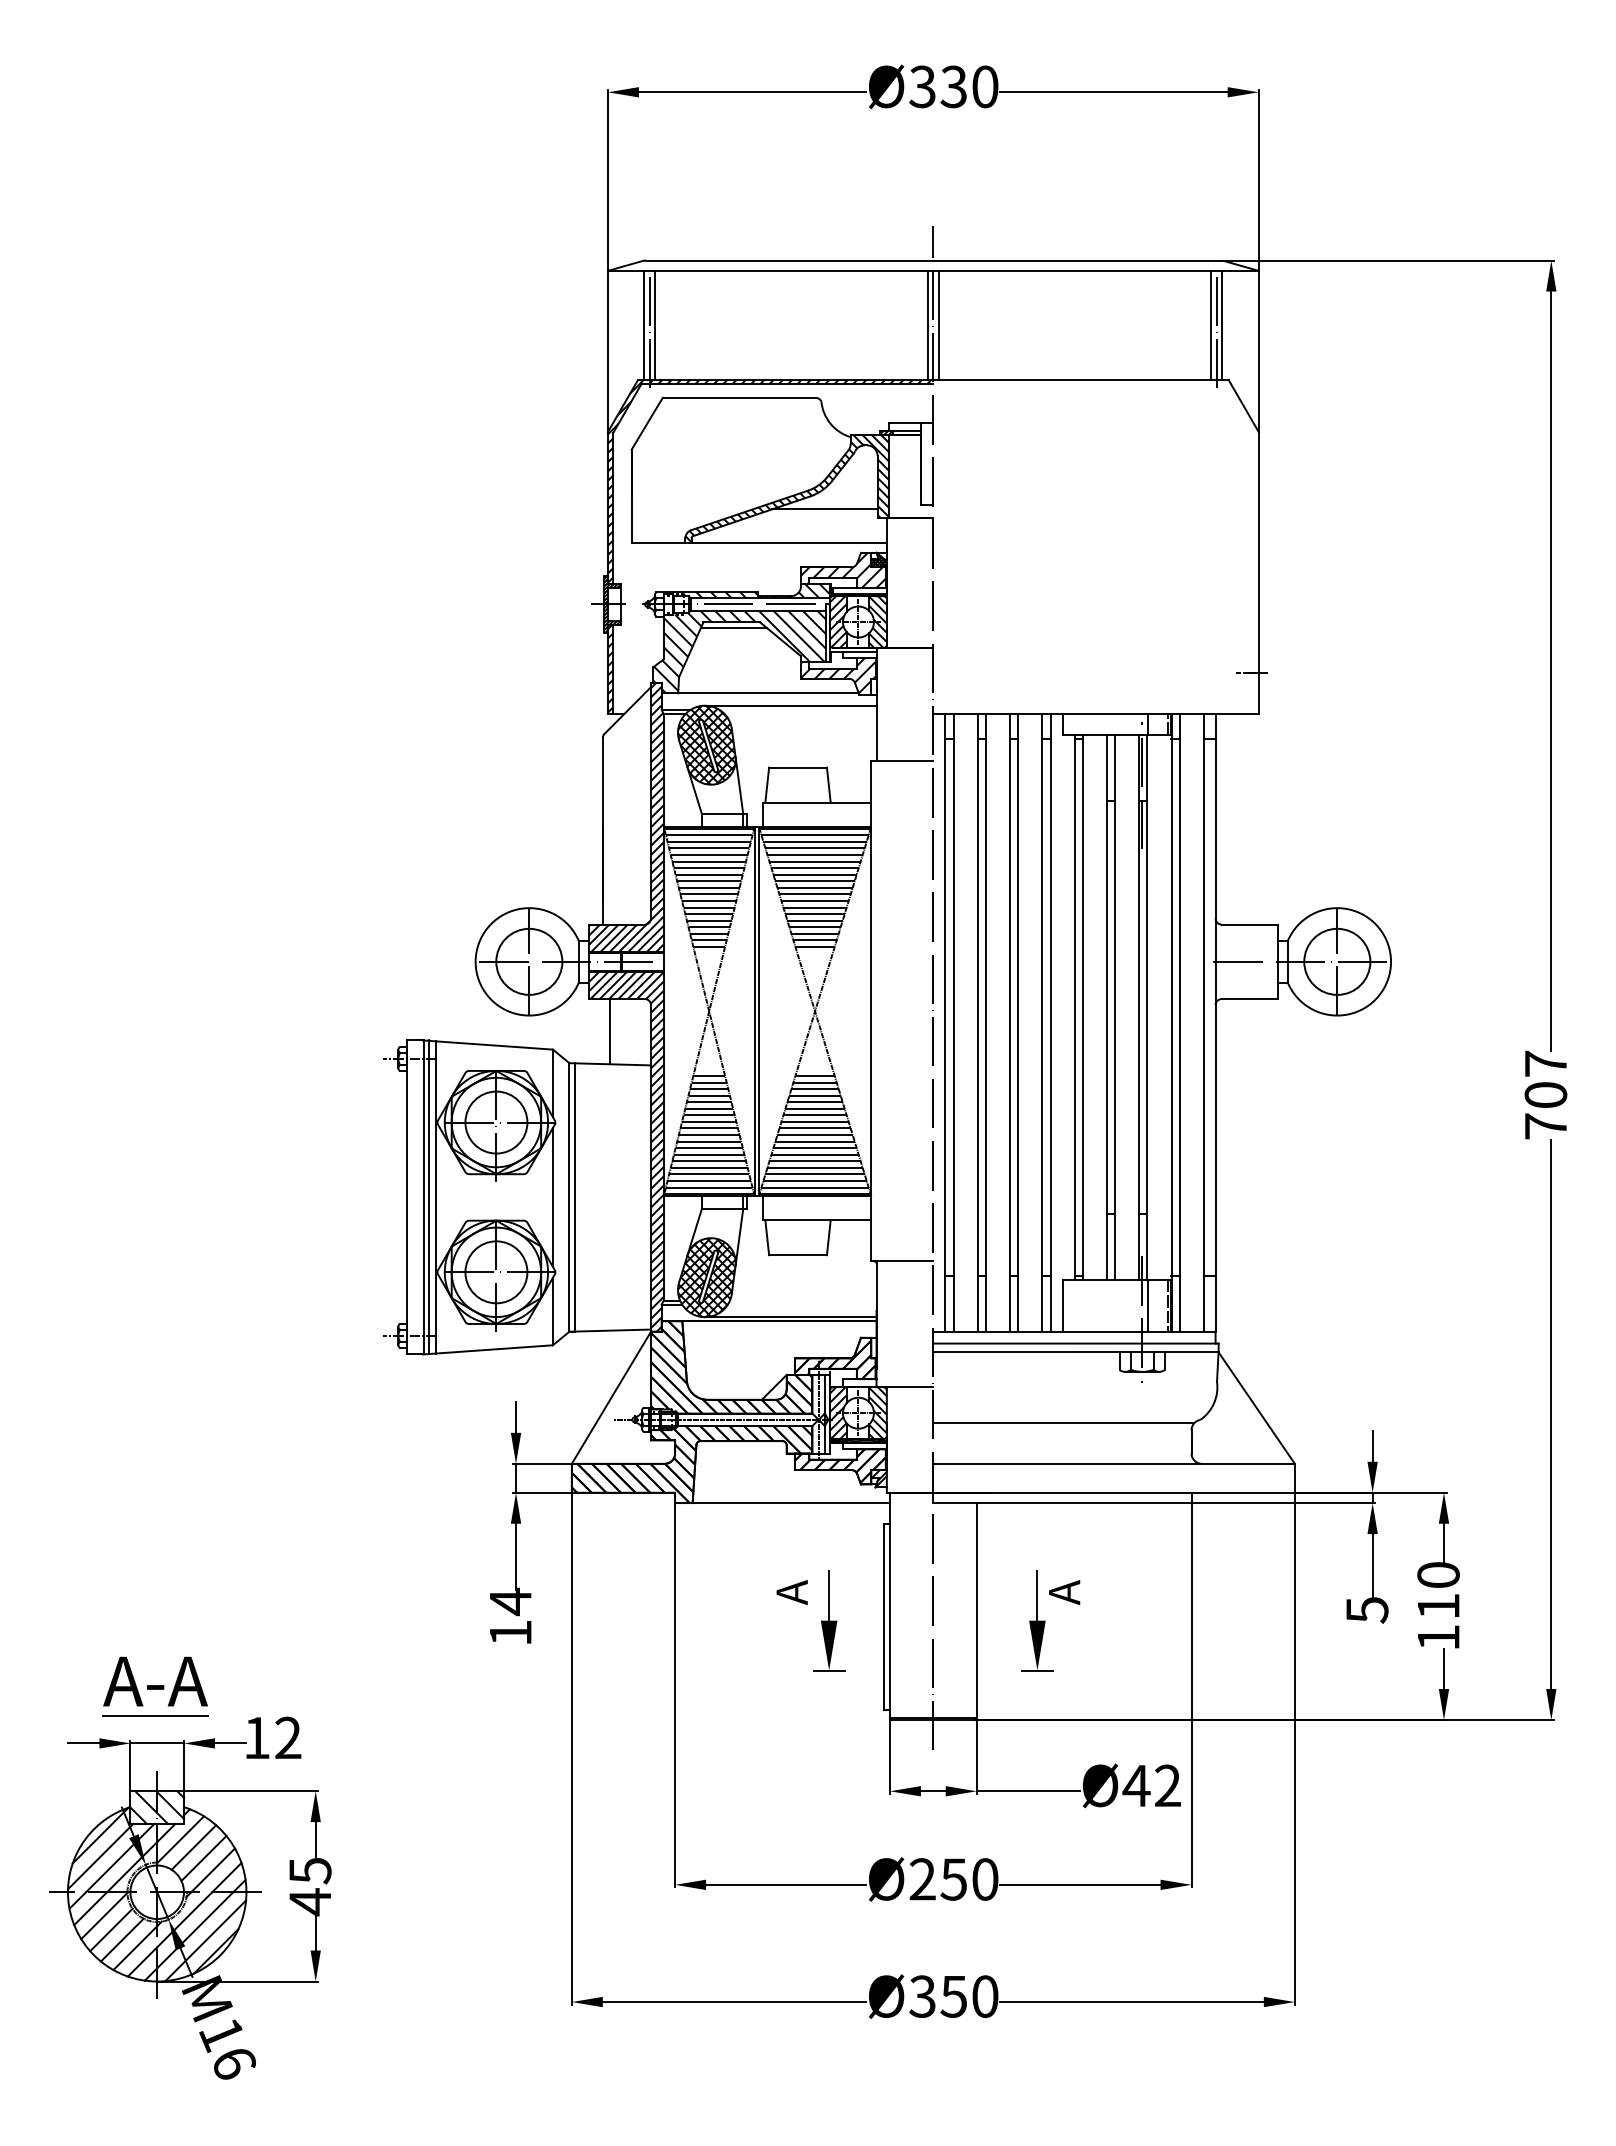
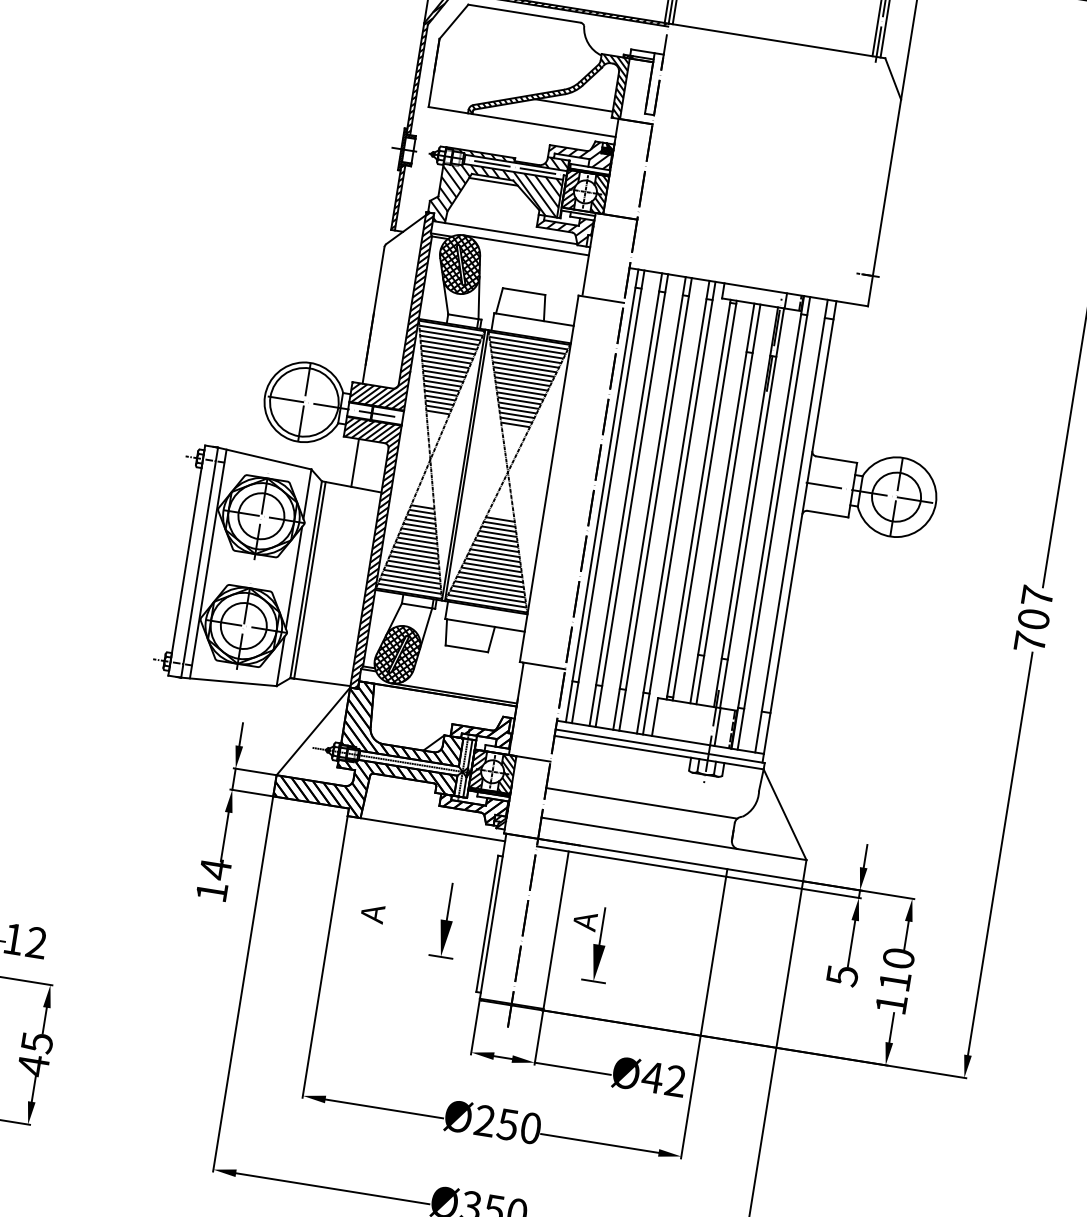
circle: (529, 961) -> (304, 402), size x1.4
line: (429, 1197) -> (203, 563), removed
text: (791, 1592) -> (372, 913), moved
text: (1064, 1592) -> (585, 921), moved

